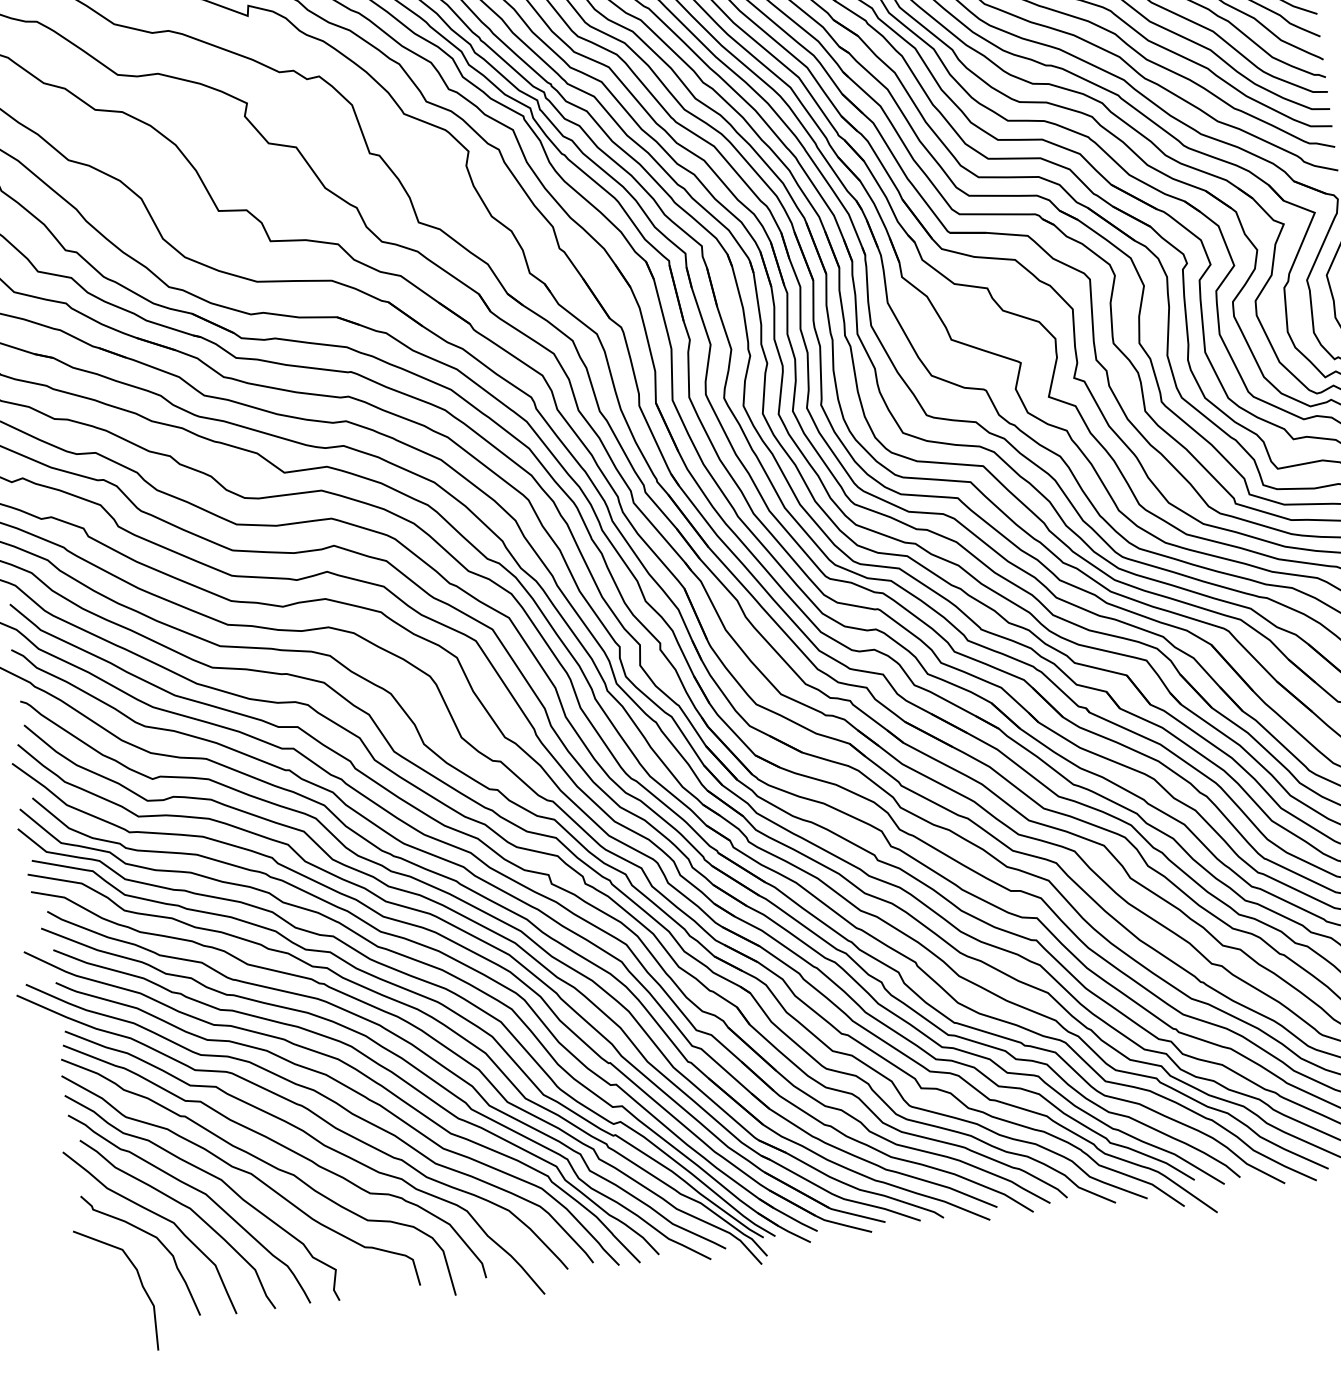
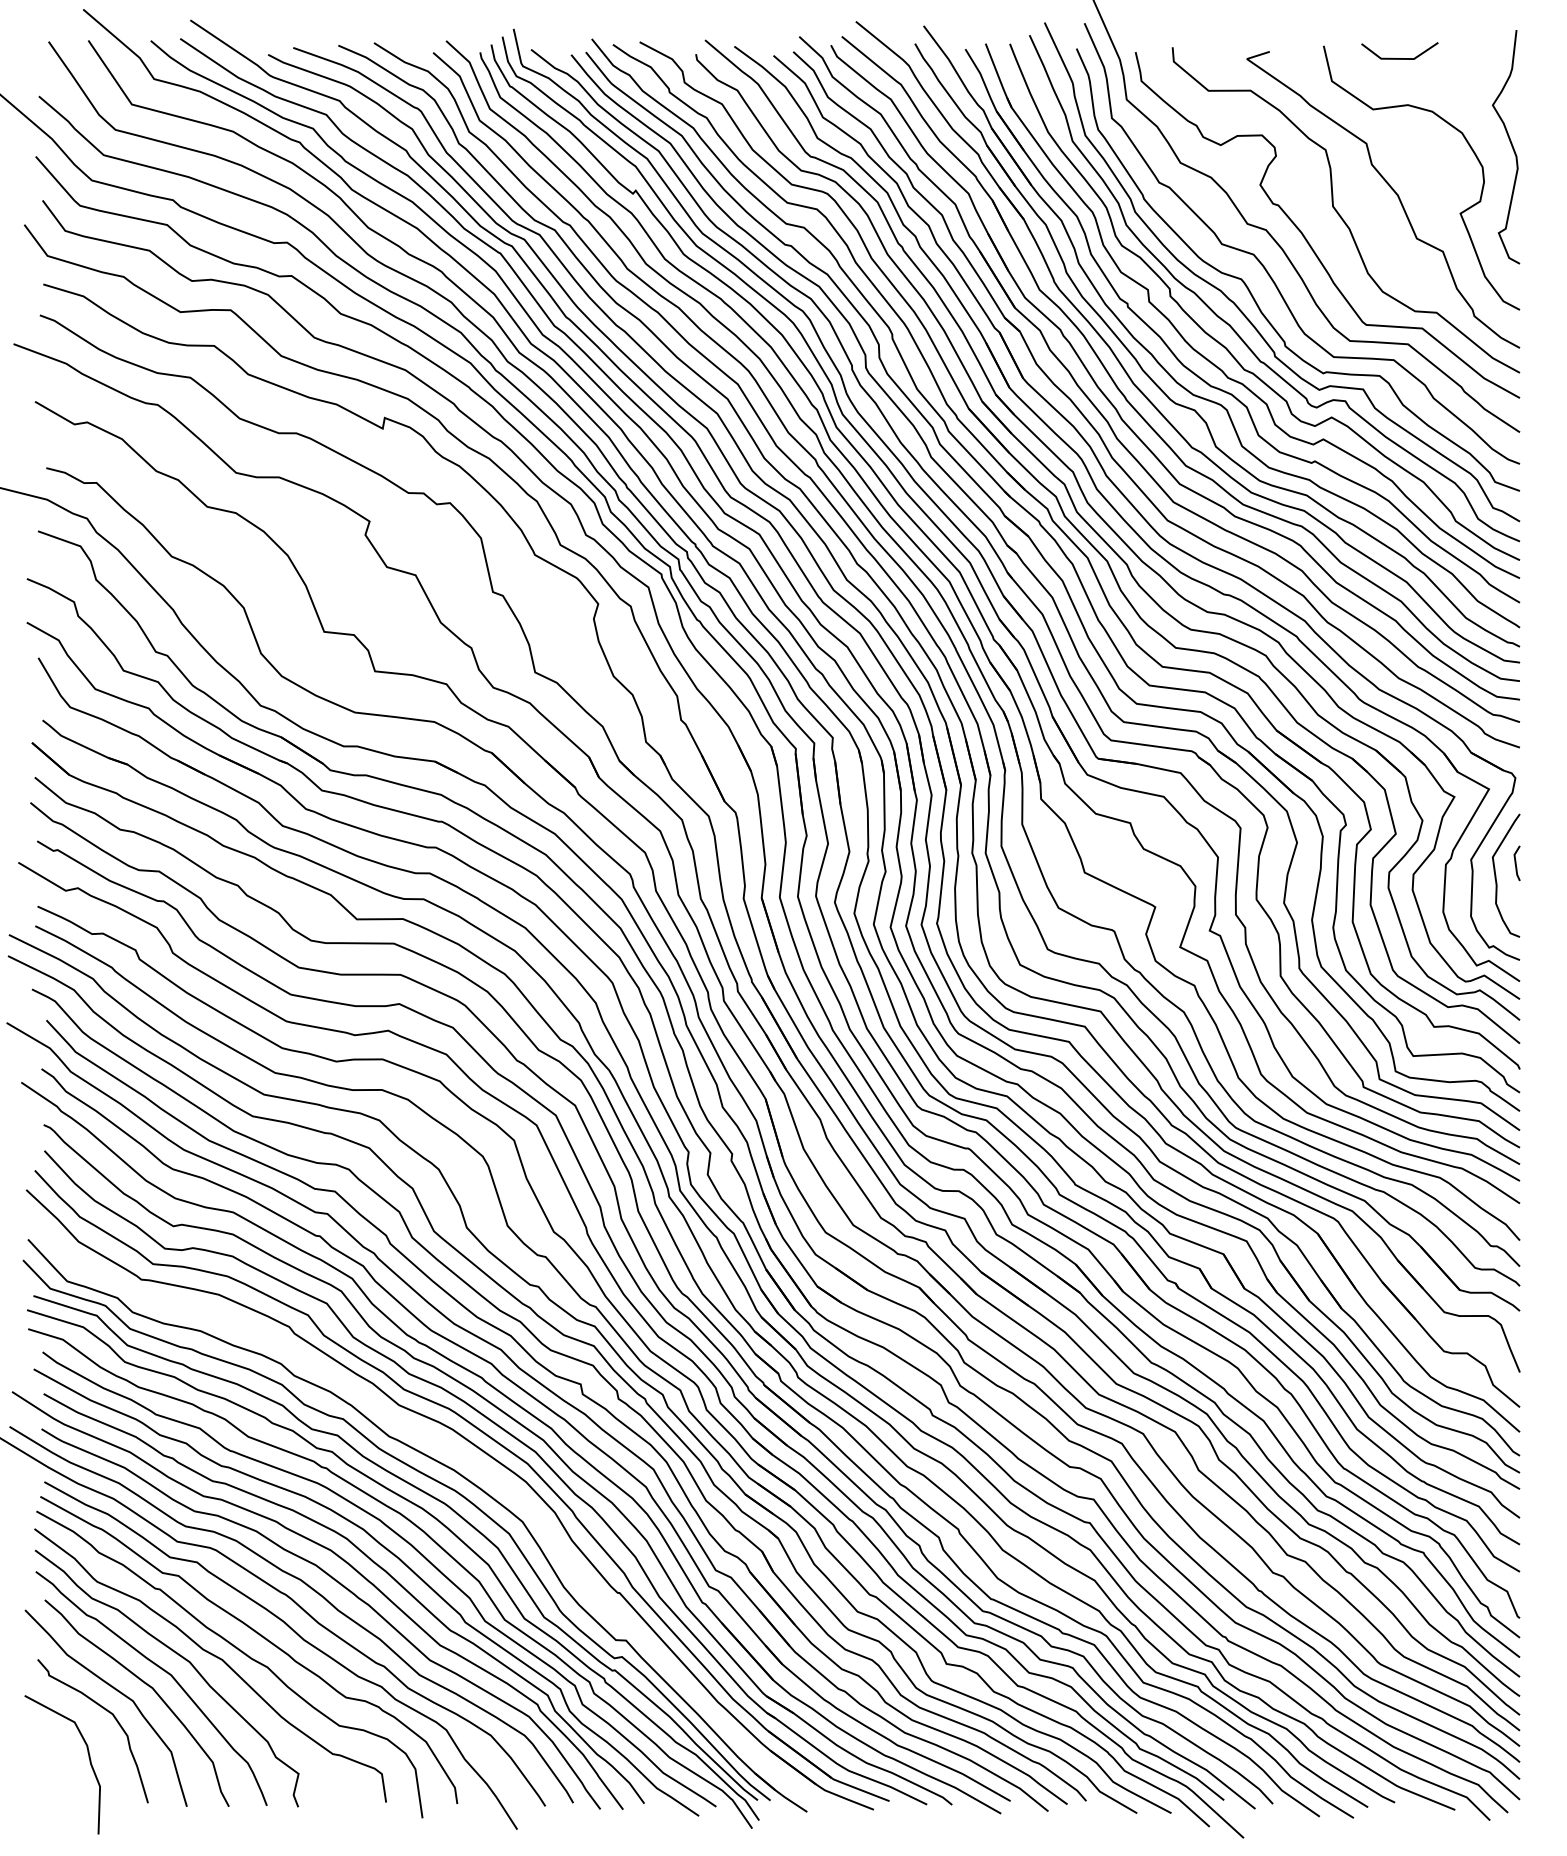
part: (456, 961) -> (470, 1463), removed

